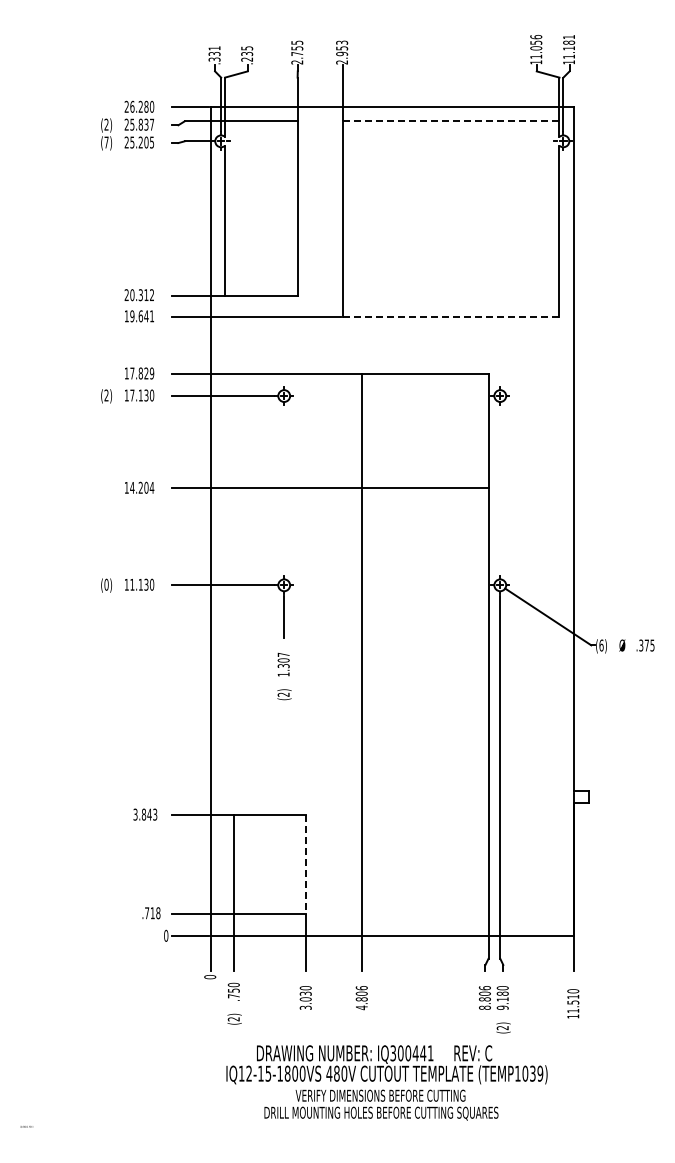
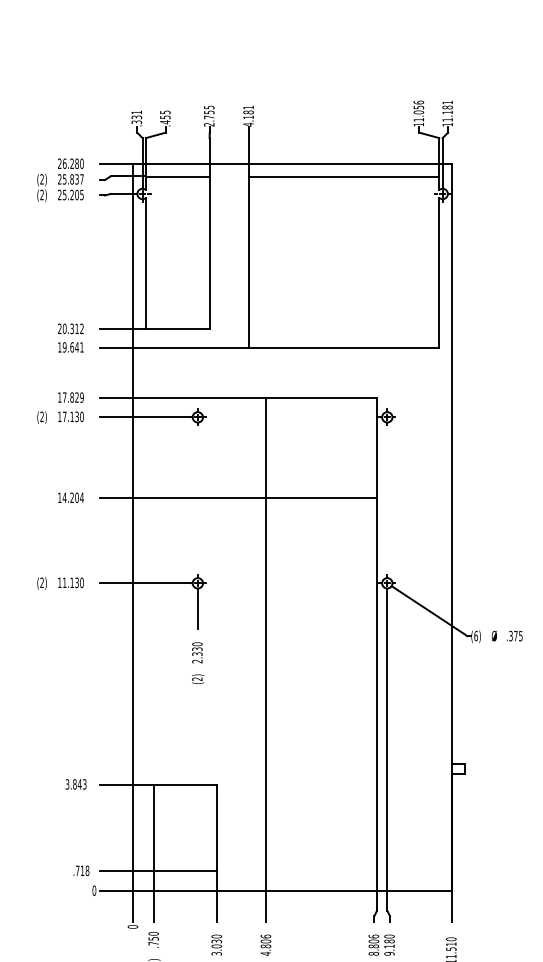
text: (342, 52) -> (248, 116), 2.953 -> 4.181
text: (246, 56) -> (164, 119), .235 -> .455
line: (451, 121) -> (344, 176), dashed -> solid
text: (106, 142) -> (42, 194), (7) -> (2)
line: (450, 316) -> (343, 347), dashed -> solid
text: (106, 584) -> (42, 582), (0) -> (2)
text: (283, 664) -> (197, 652), 1.307 -> 2.330
line: (306, 864) -> (217, 828), dashed -> solid

